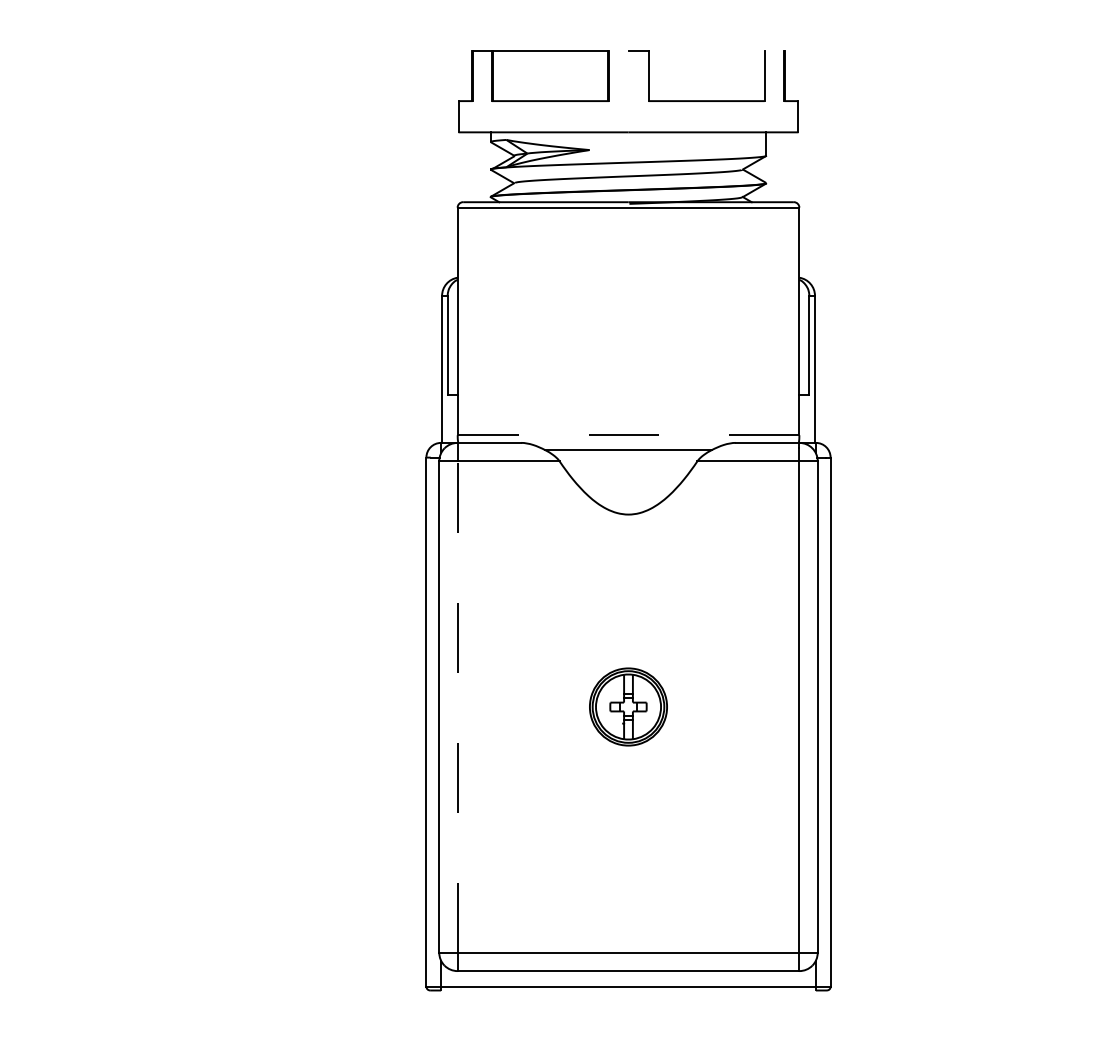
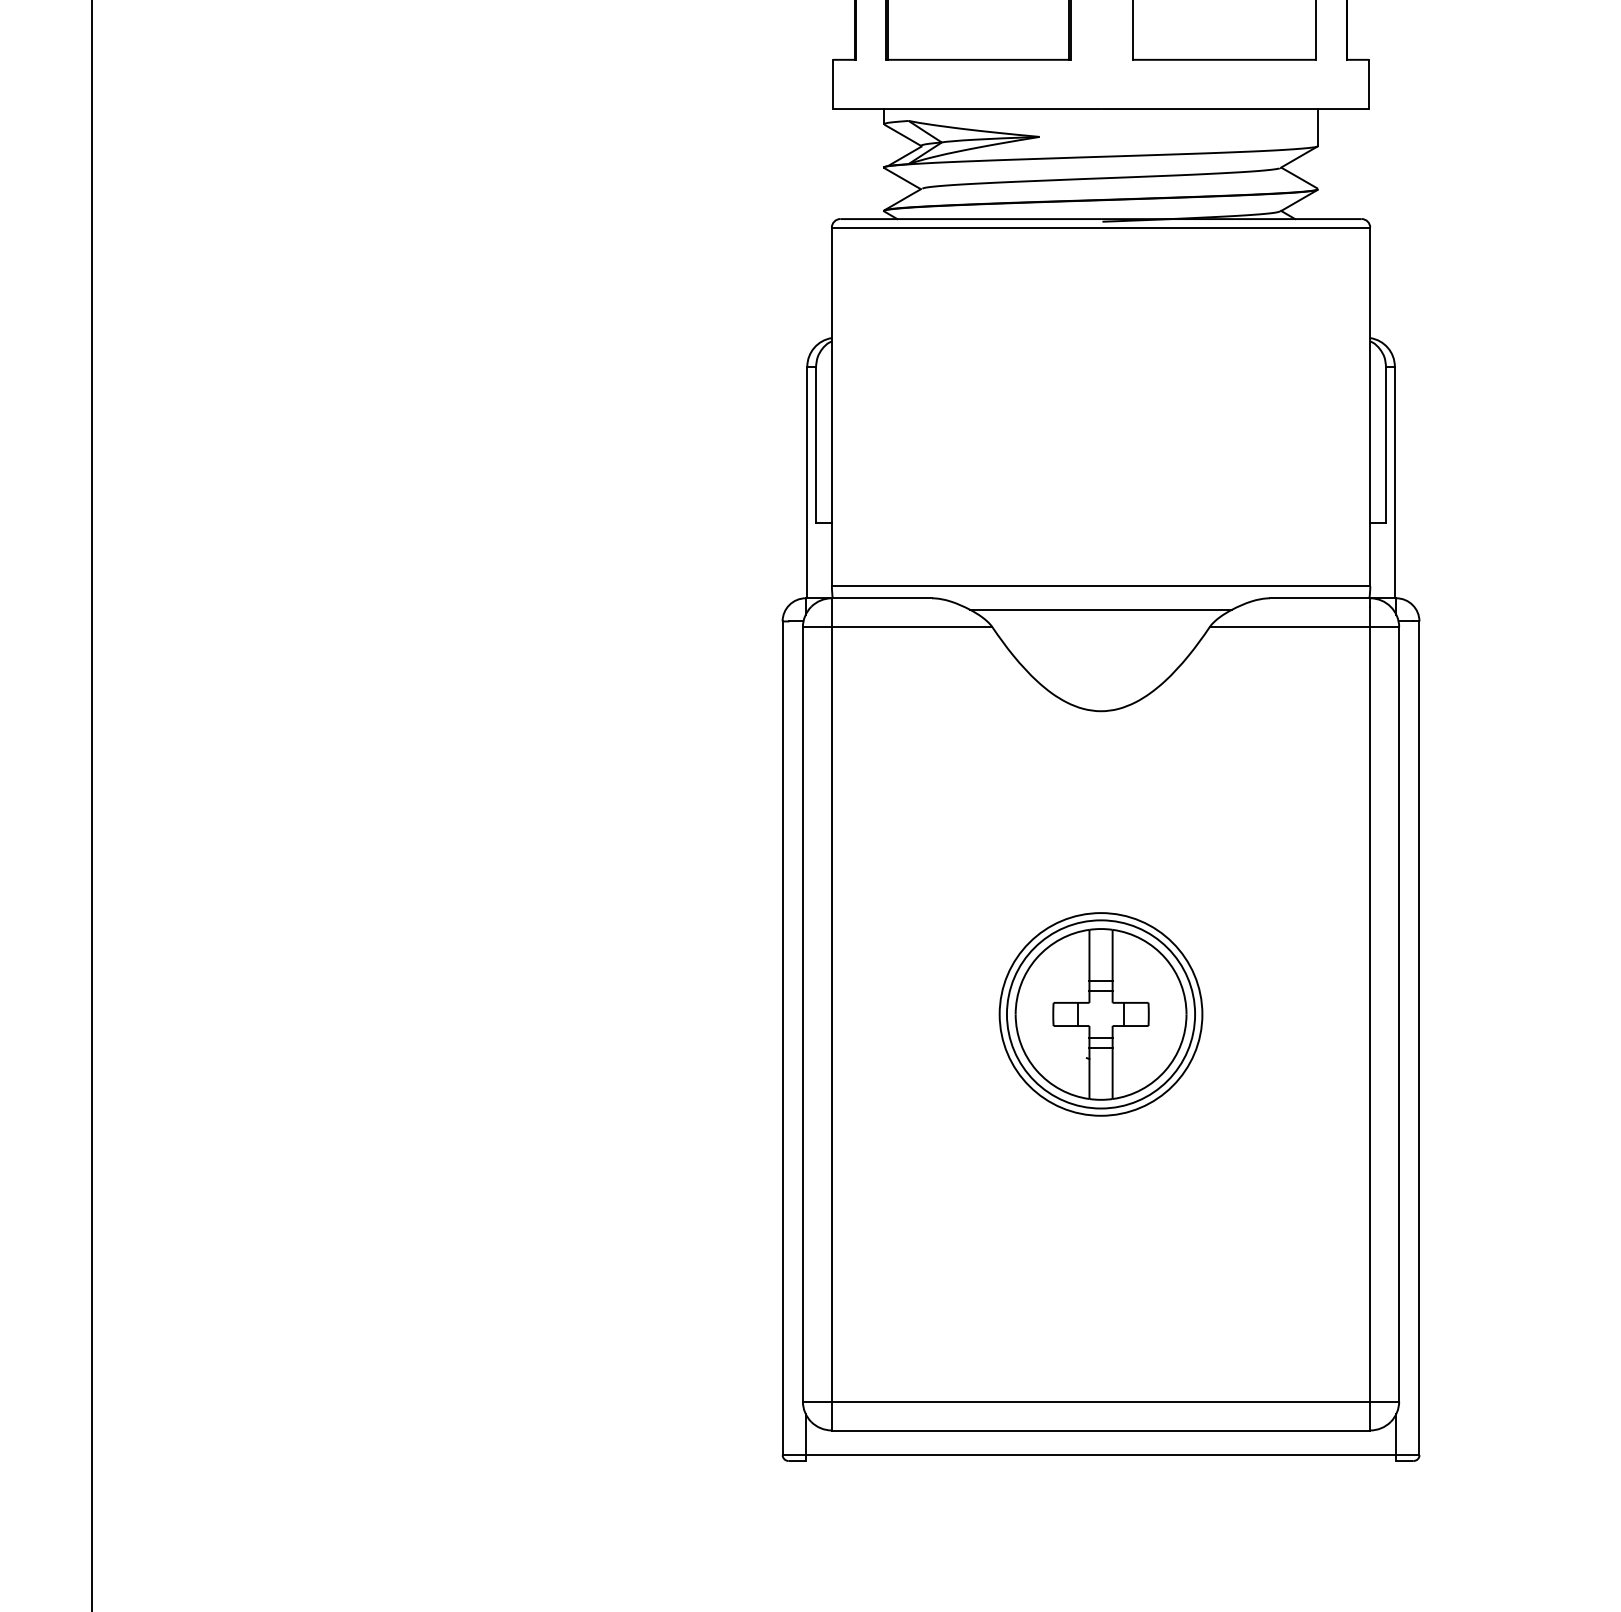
line: (628, 435) -> (1101, 586), dashed -> solid
part: (628, 706) -> (1101, 1013), size x1.67
line: (457, 707) -> (831, 1015), dashed -> solid

